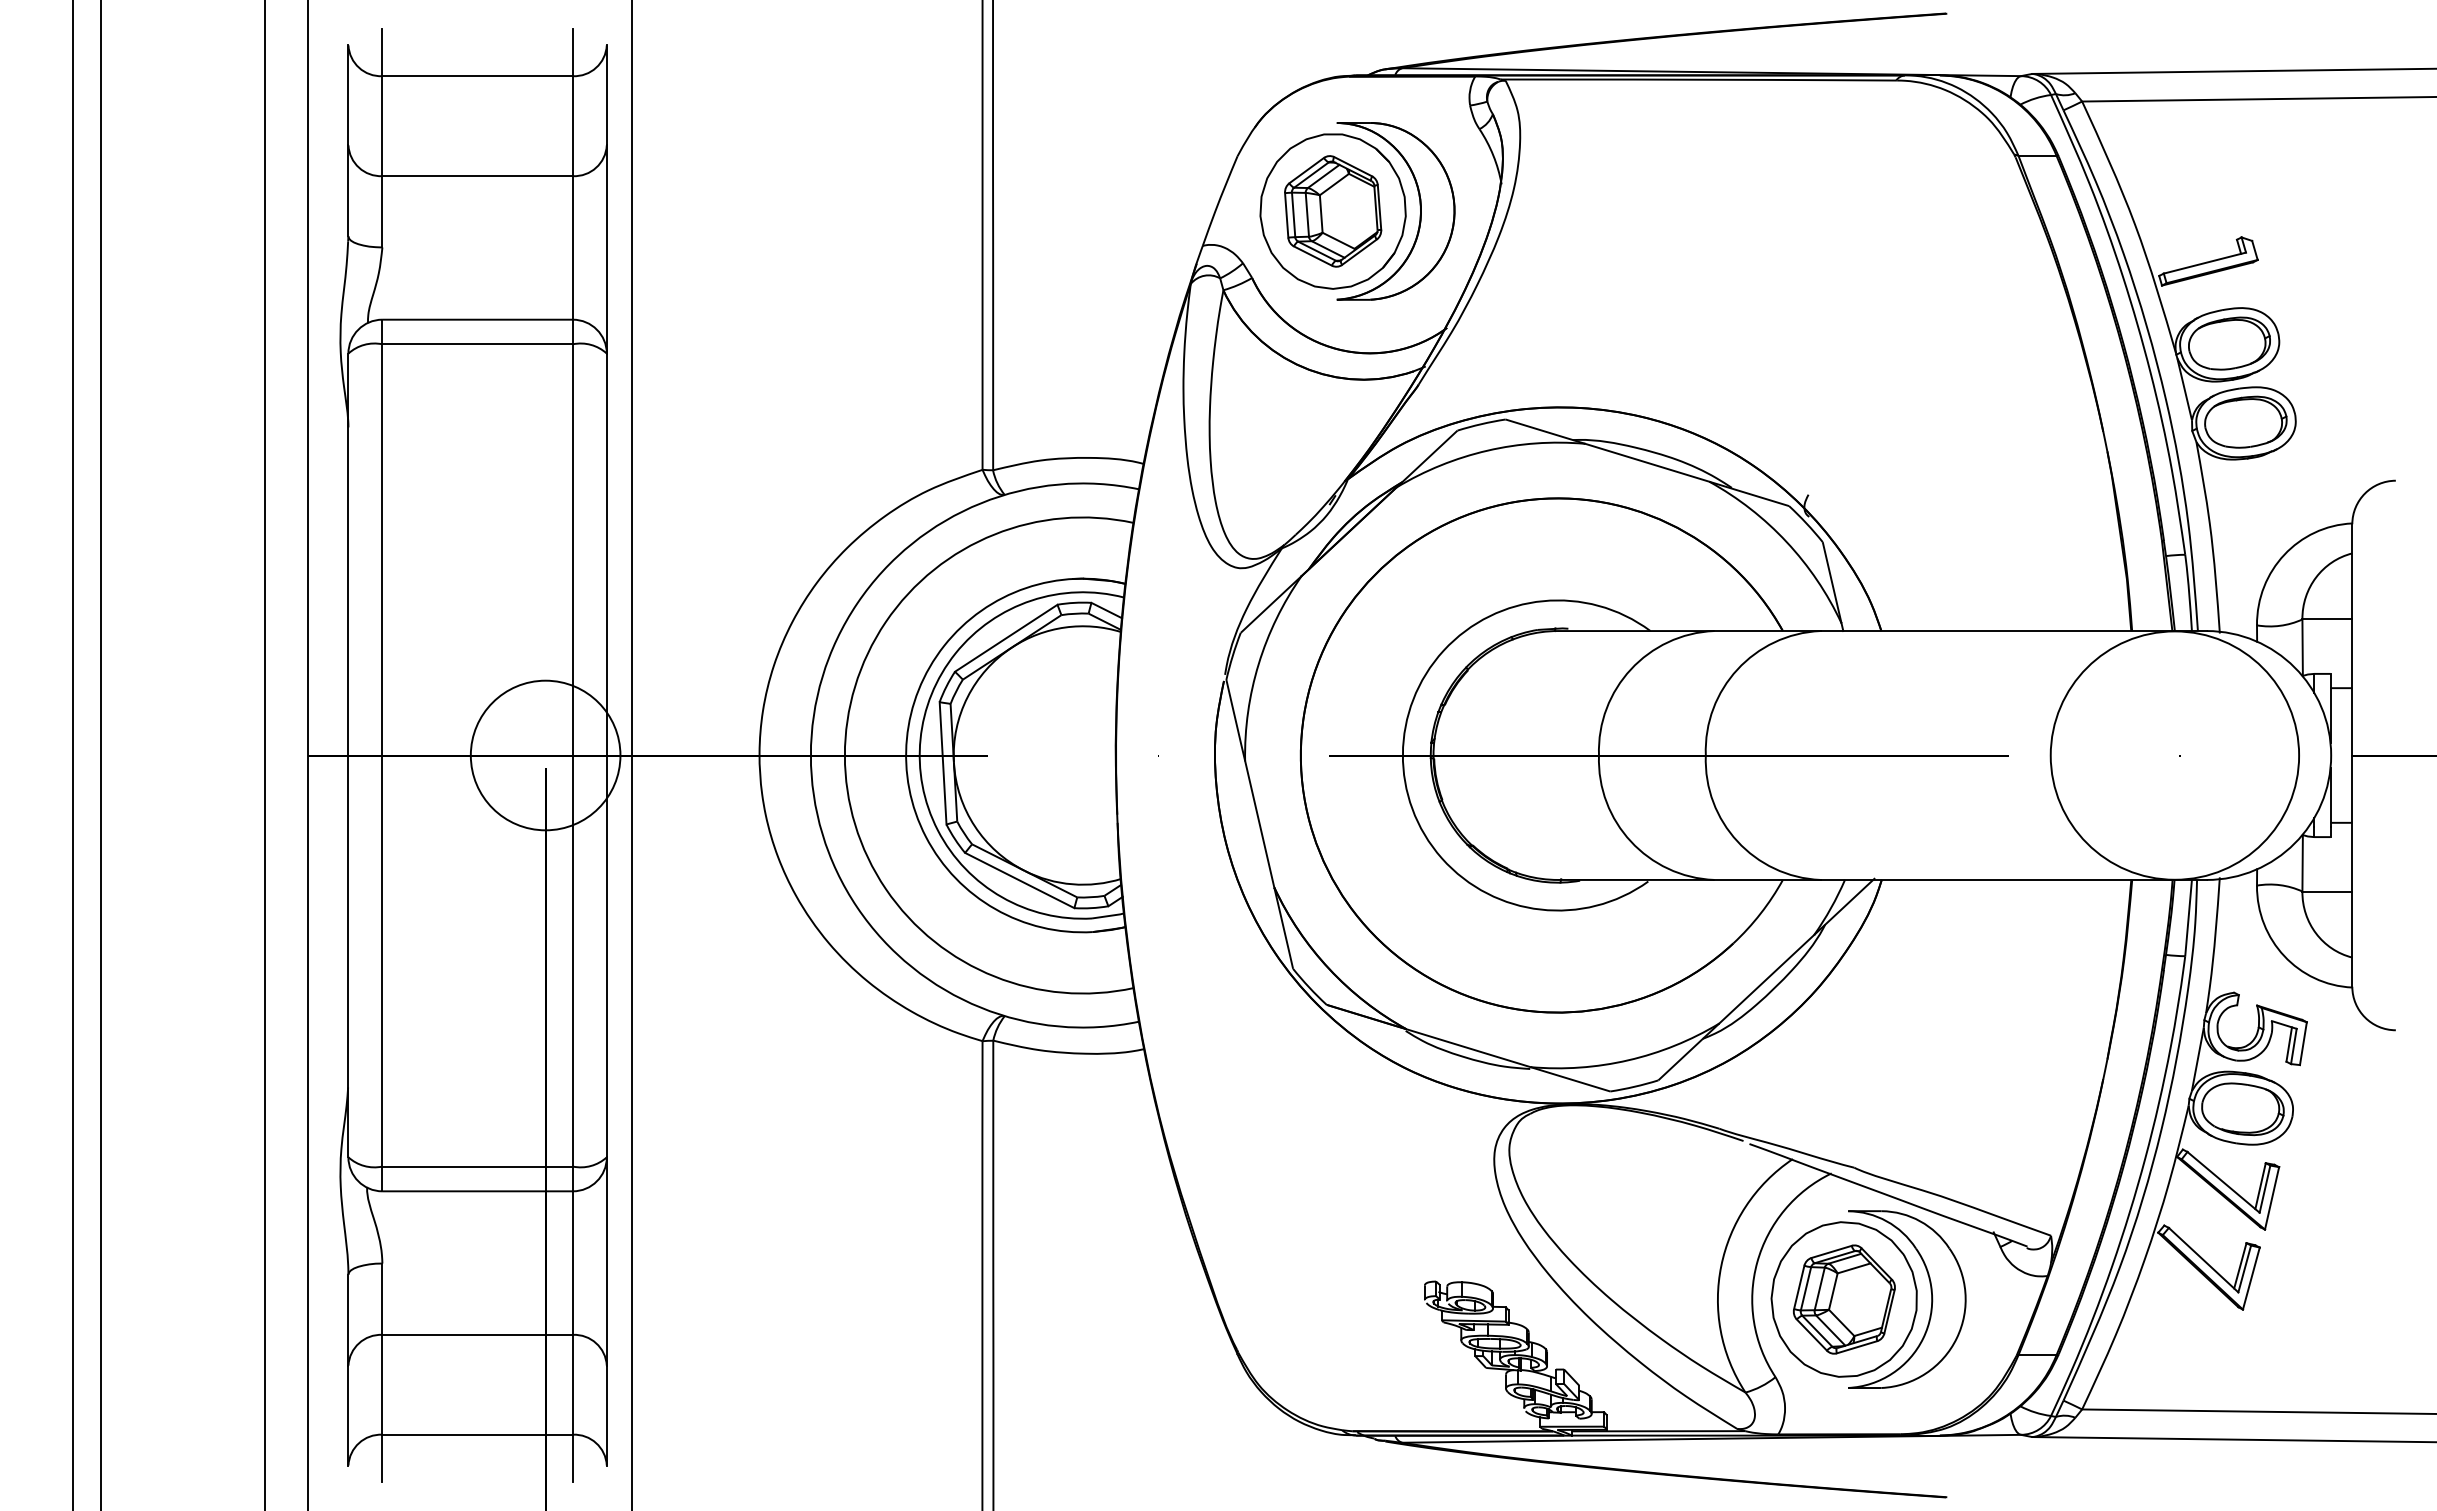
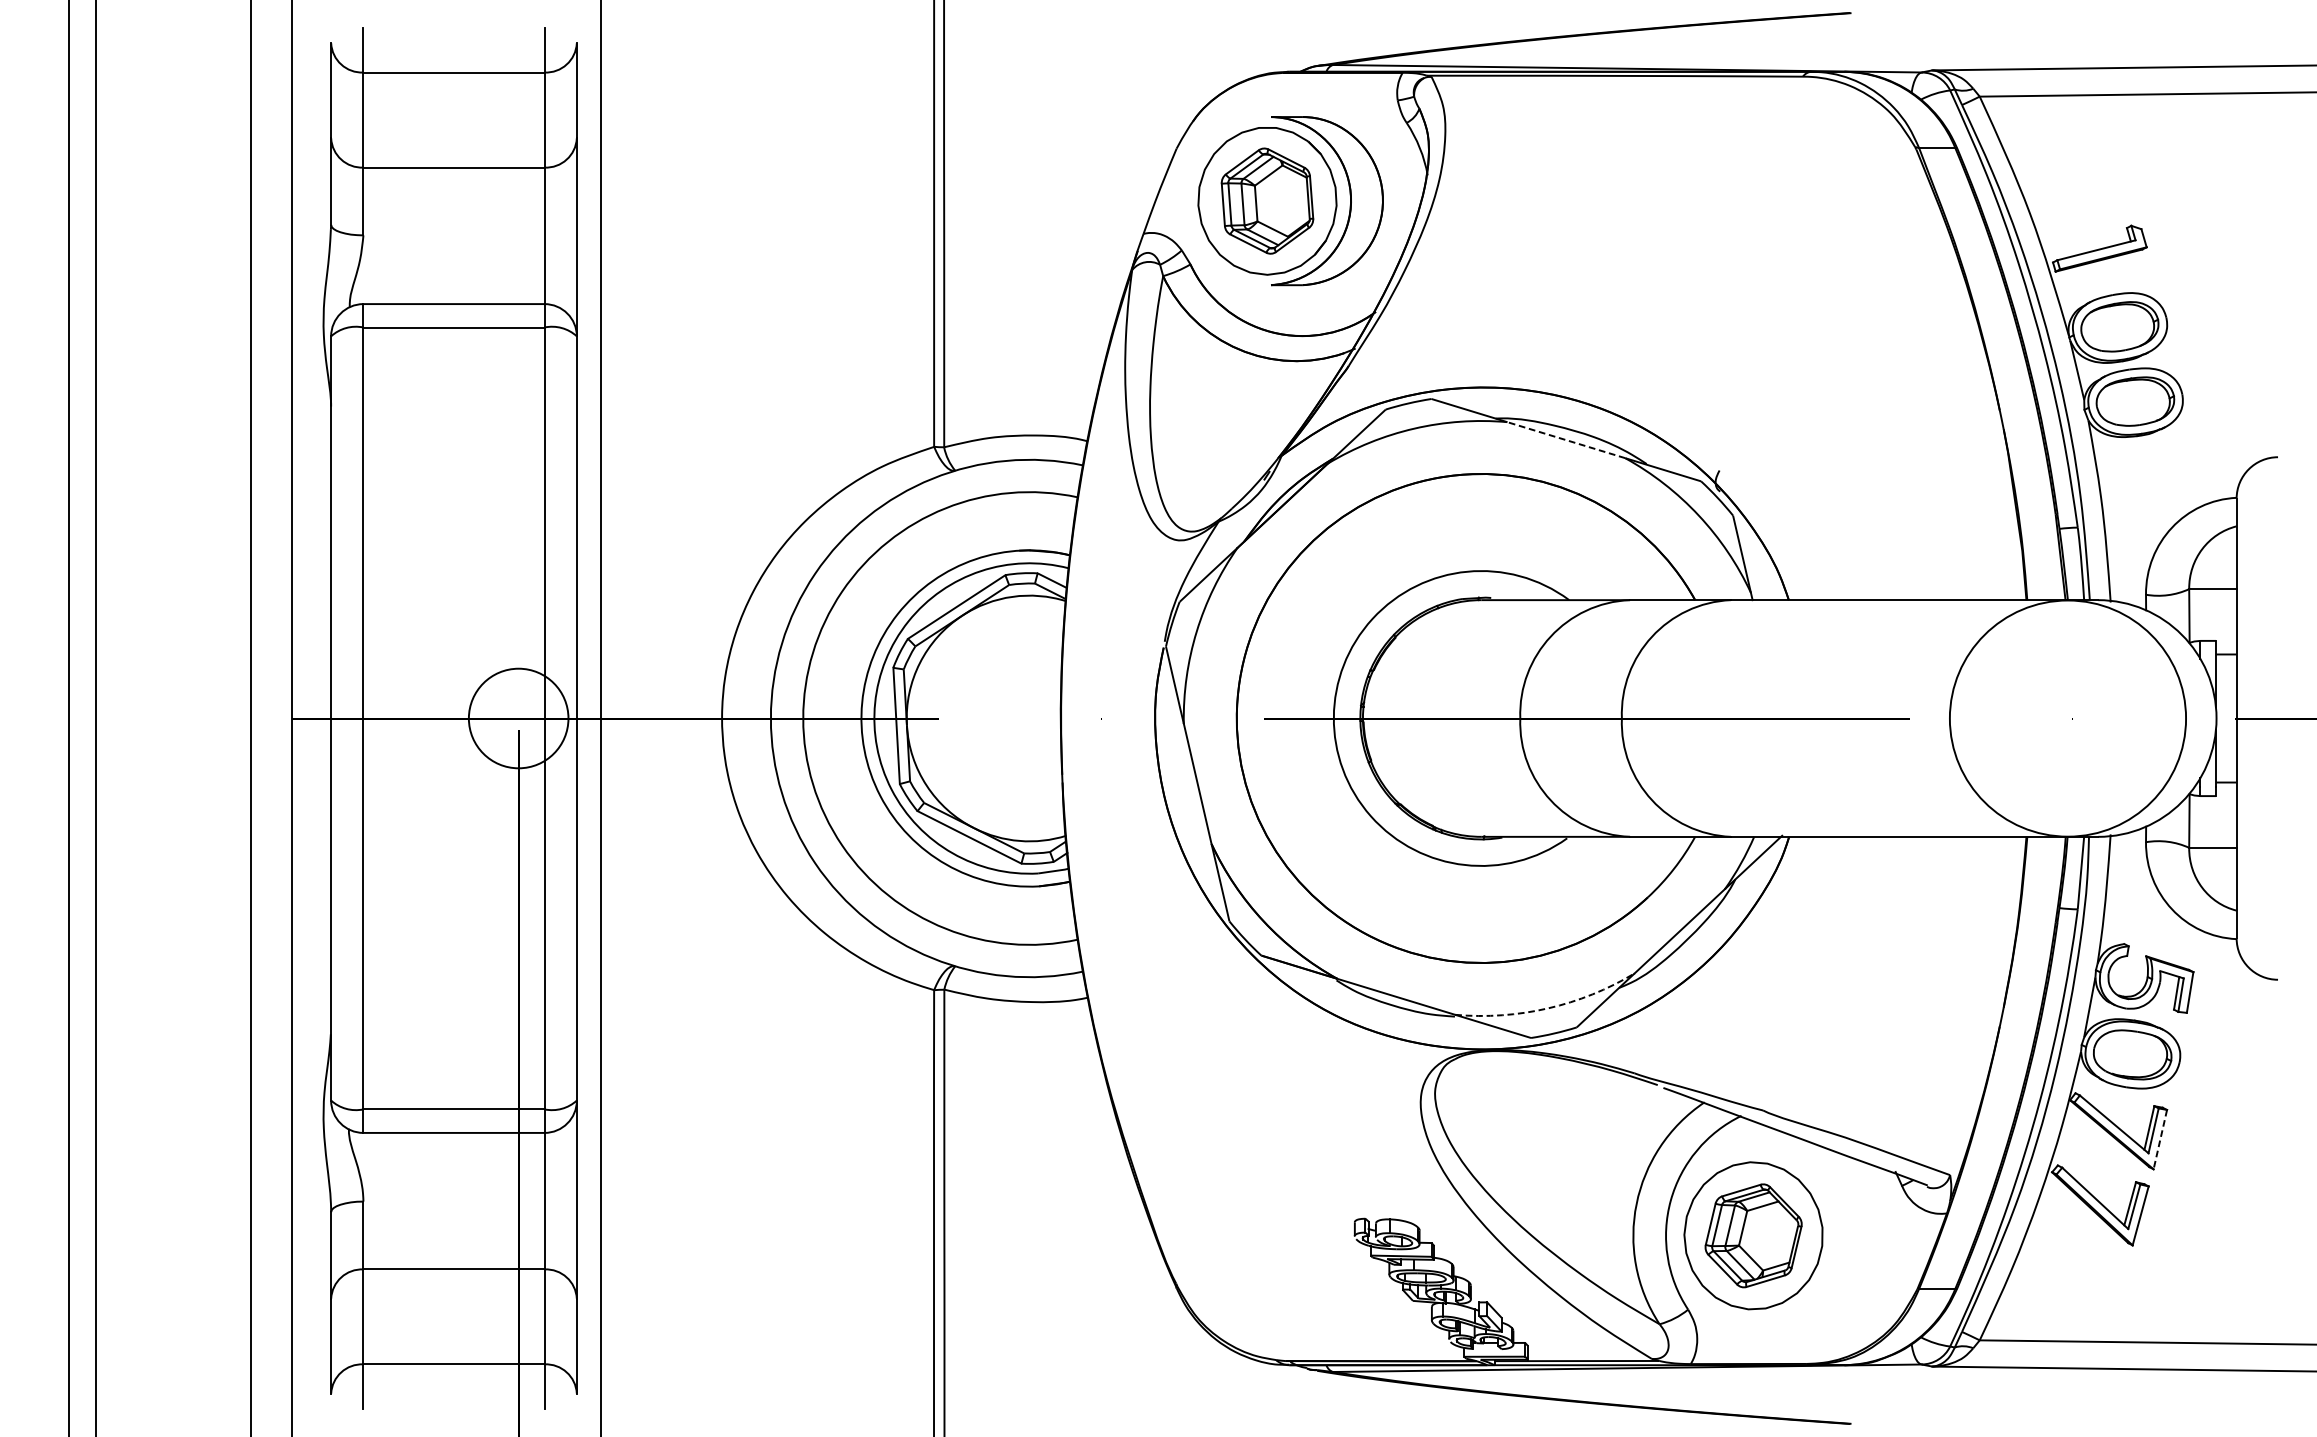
line: (1647, 462) -> (1566, 439), solid -> dashed
circle: (545, 755) -> (518, 718), size x0.7
arc: (1628, 1060) -> (1548, 1008), solid -> dashed
line: (2271, 1198) -> (2159, 1139), solid -> dashed
part: (1931, 1299) -> (1836, 1235), removed

